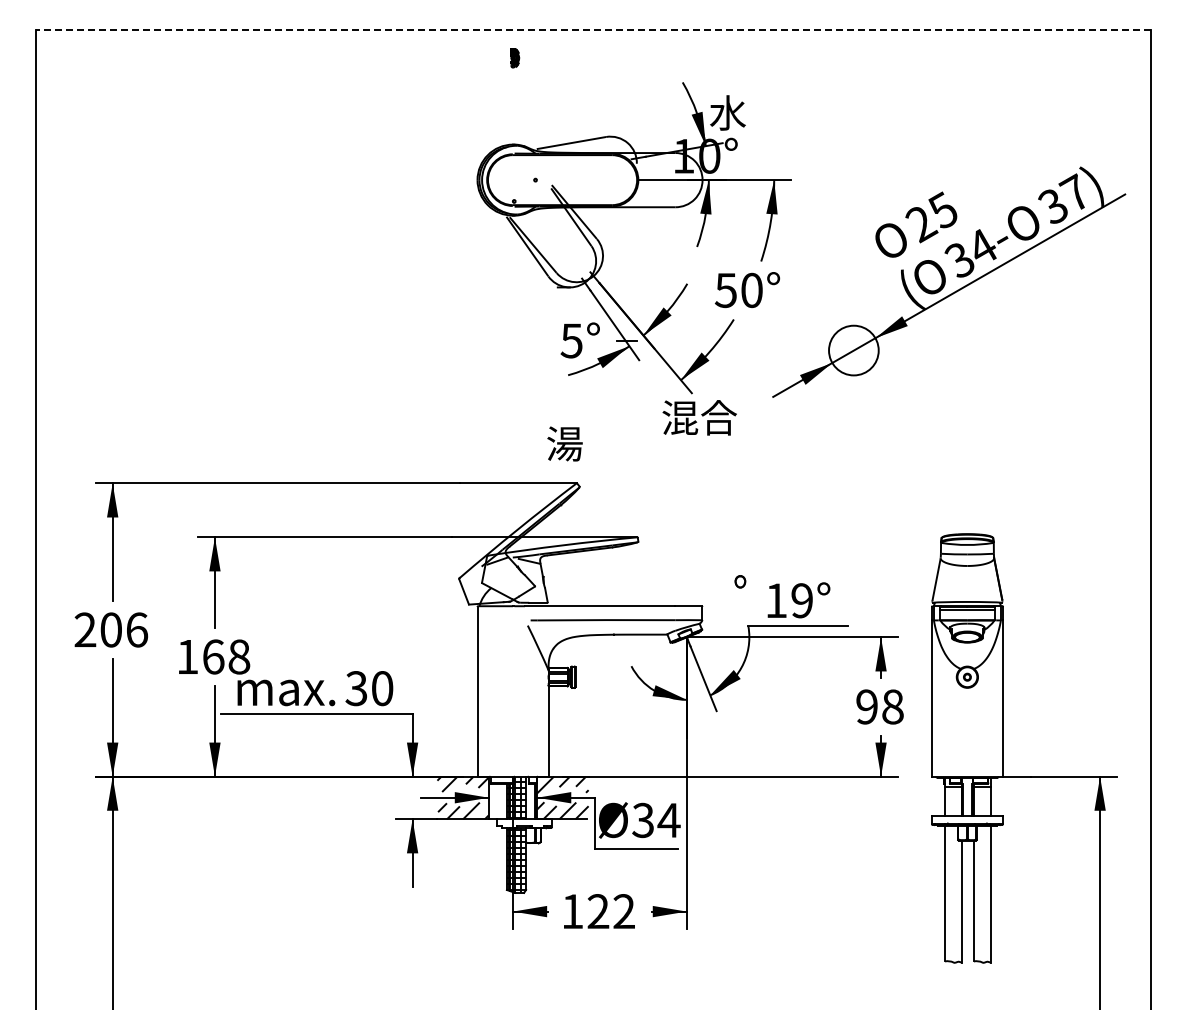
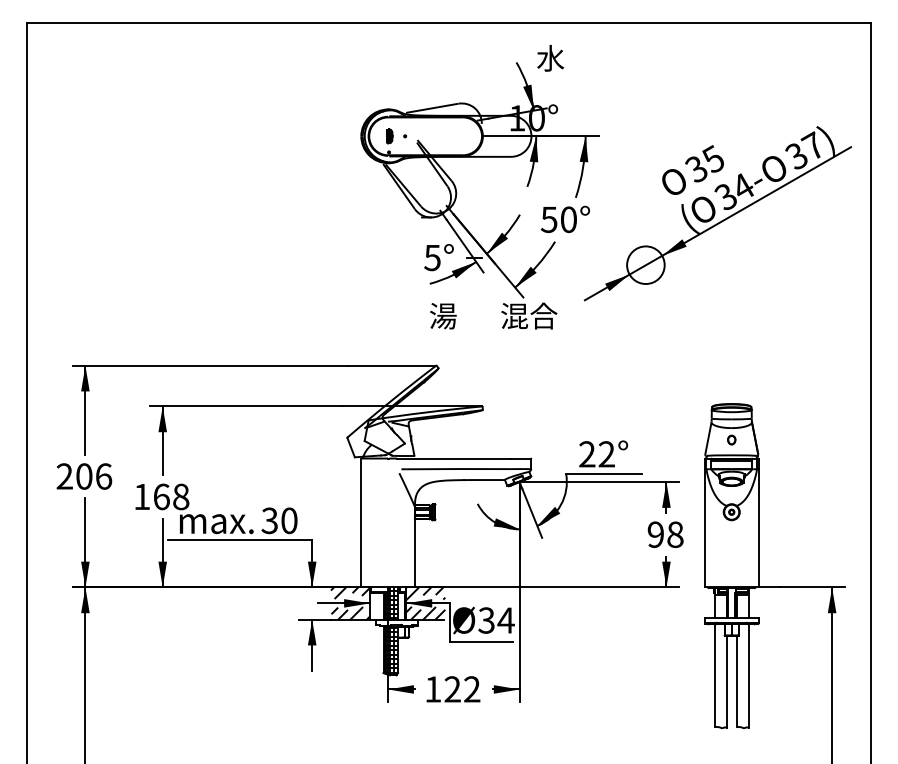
line: (593, 30) -> (449, 23), dashed -> solid
part: (515, 58) -> (390, 136), moved
text: (727, 112) -> (550, 57), moved
text: (921, 224) -> (697, 169), 25 -> 35
text: (564, 443) -> (442, 315), moved
part: (740, 581) -> (731, 439), moved
text: (788, 600) -> (596, 454), 19° -> 22°

